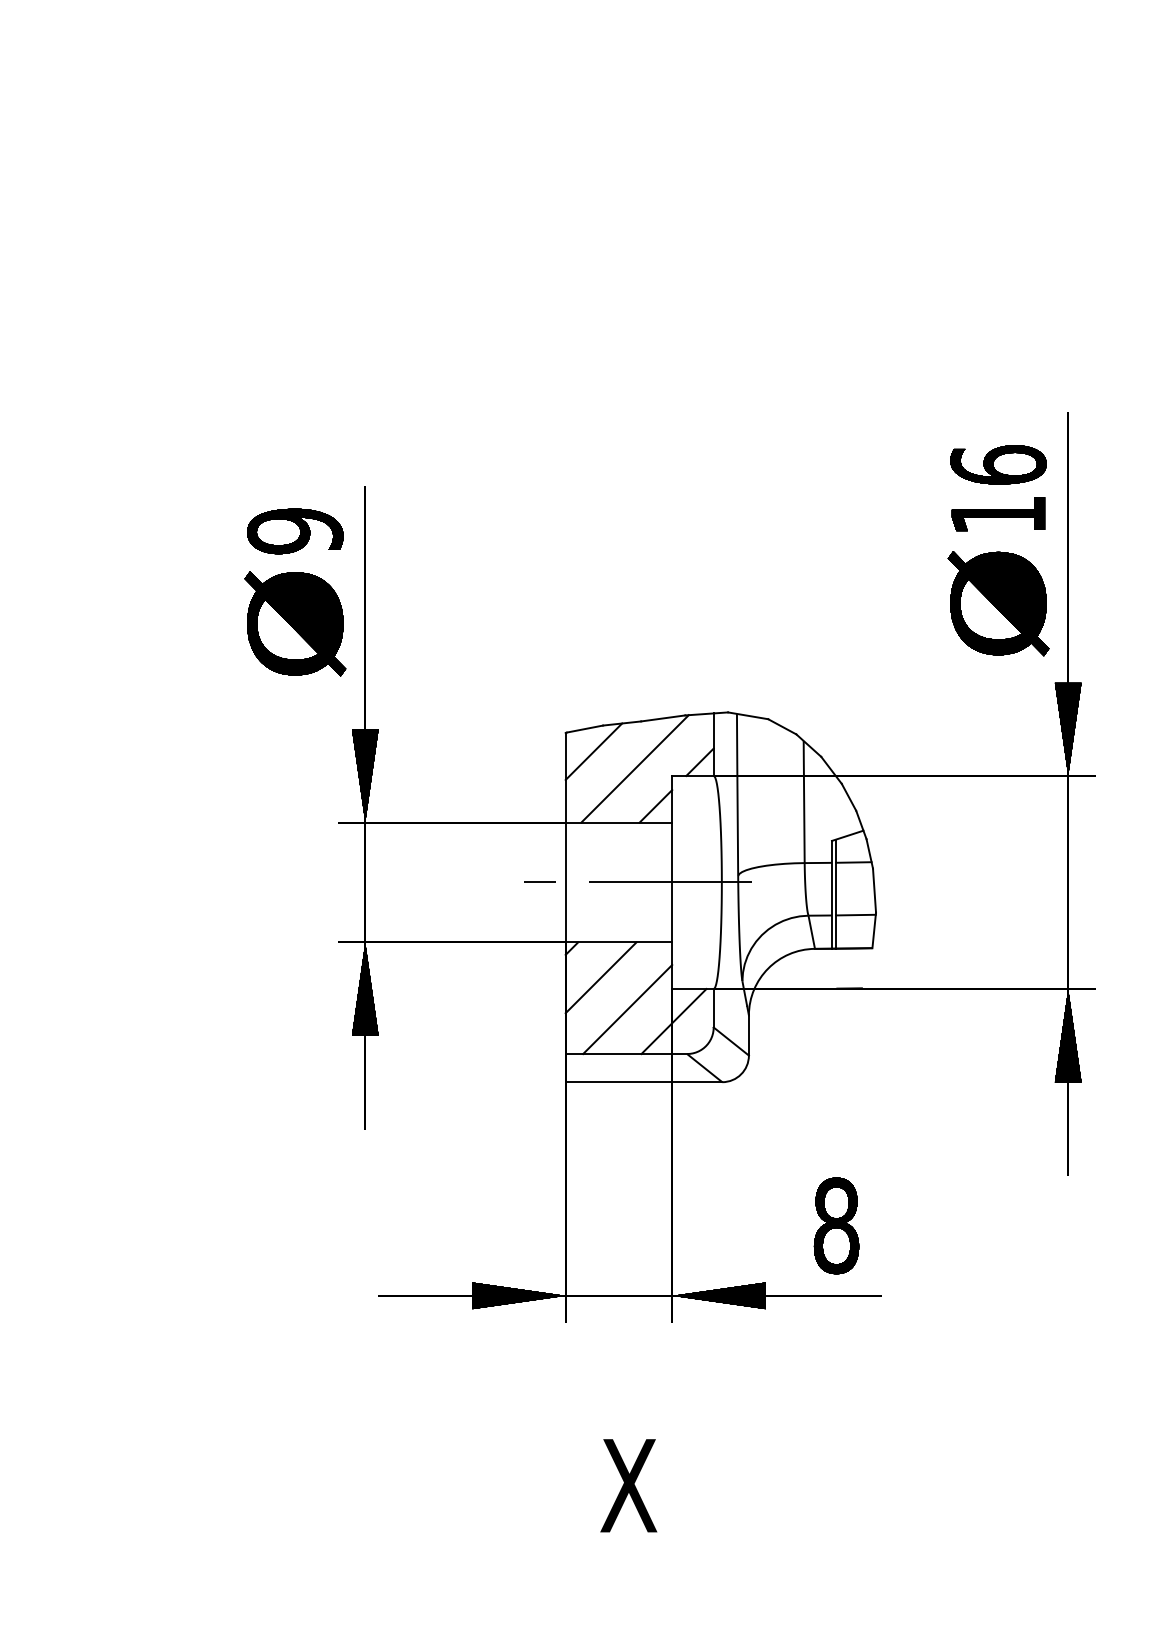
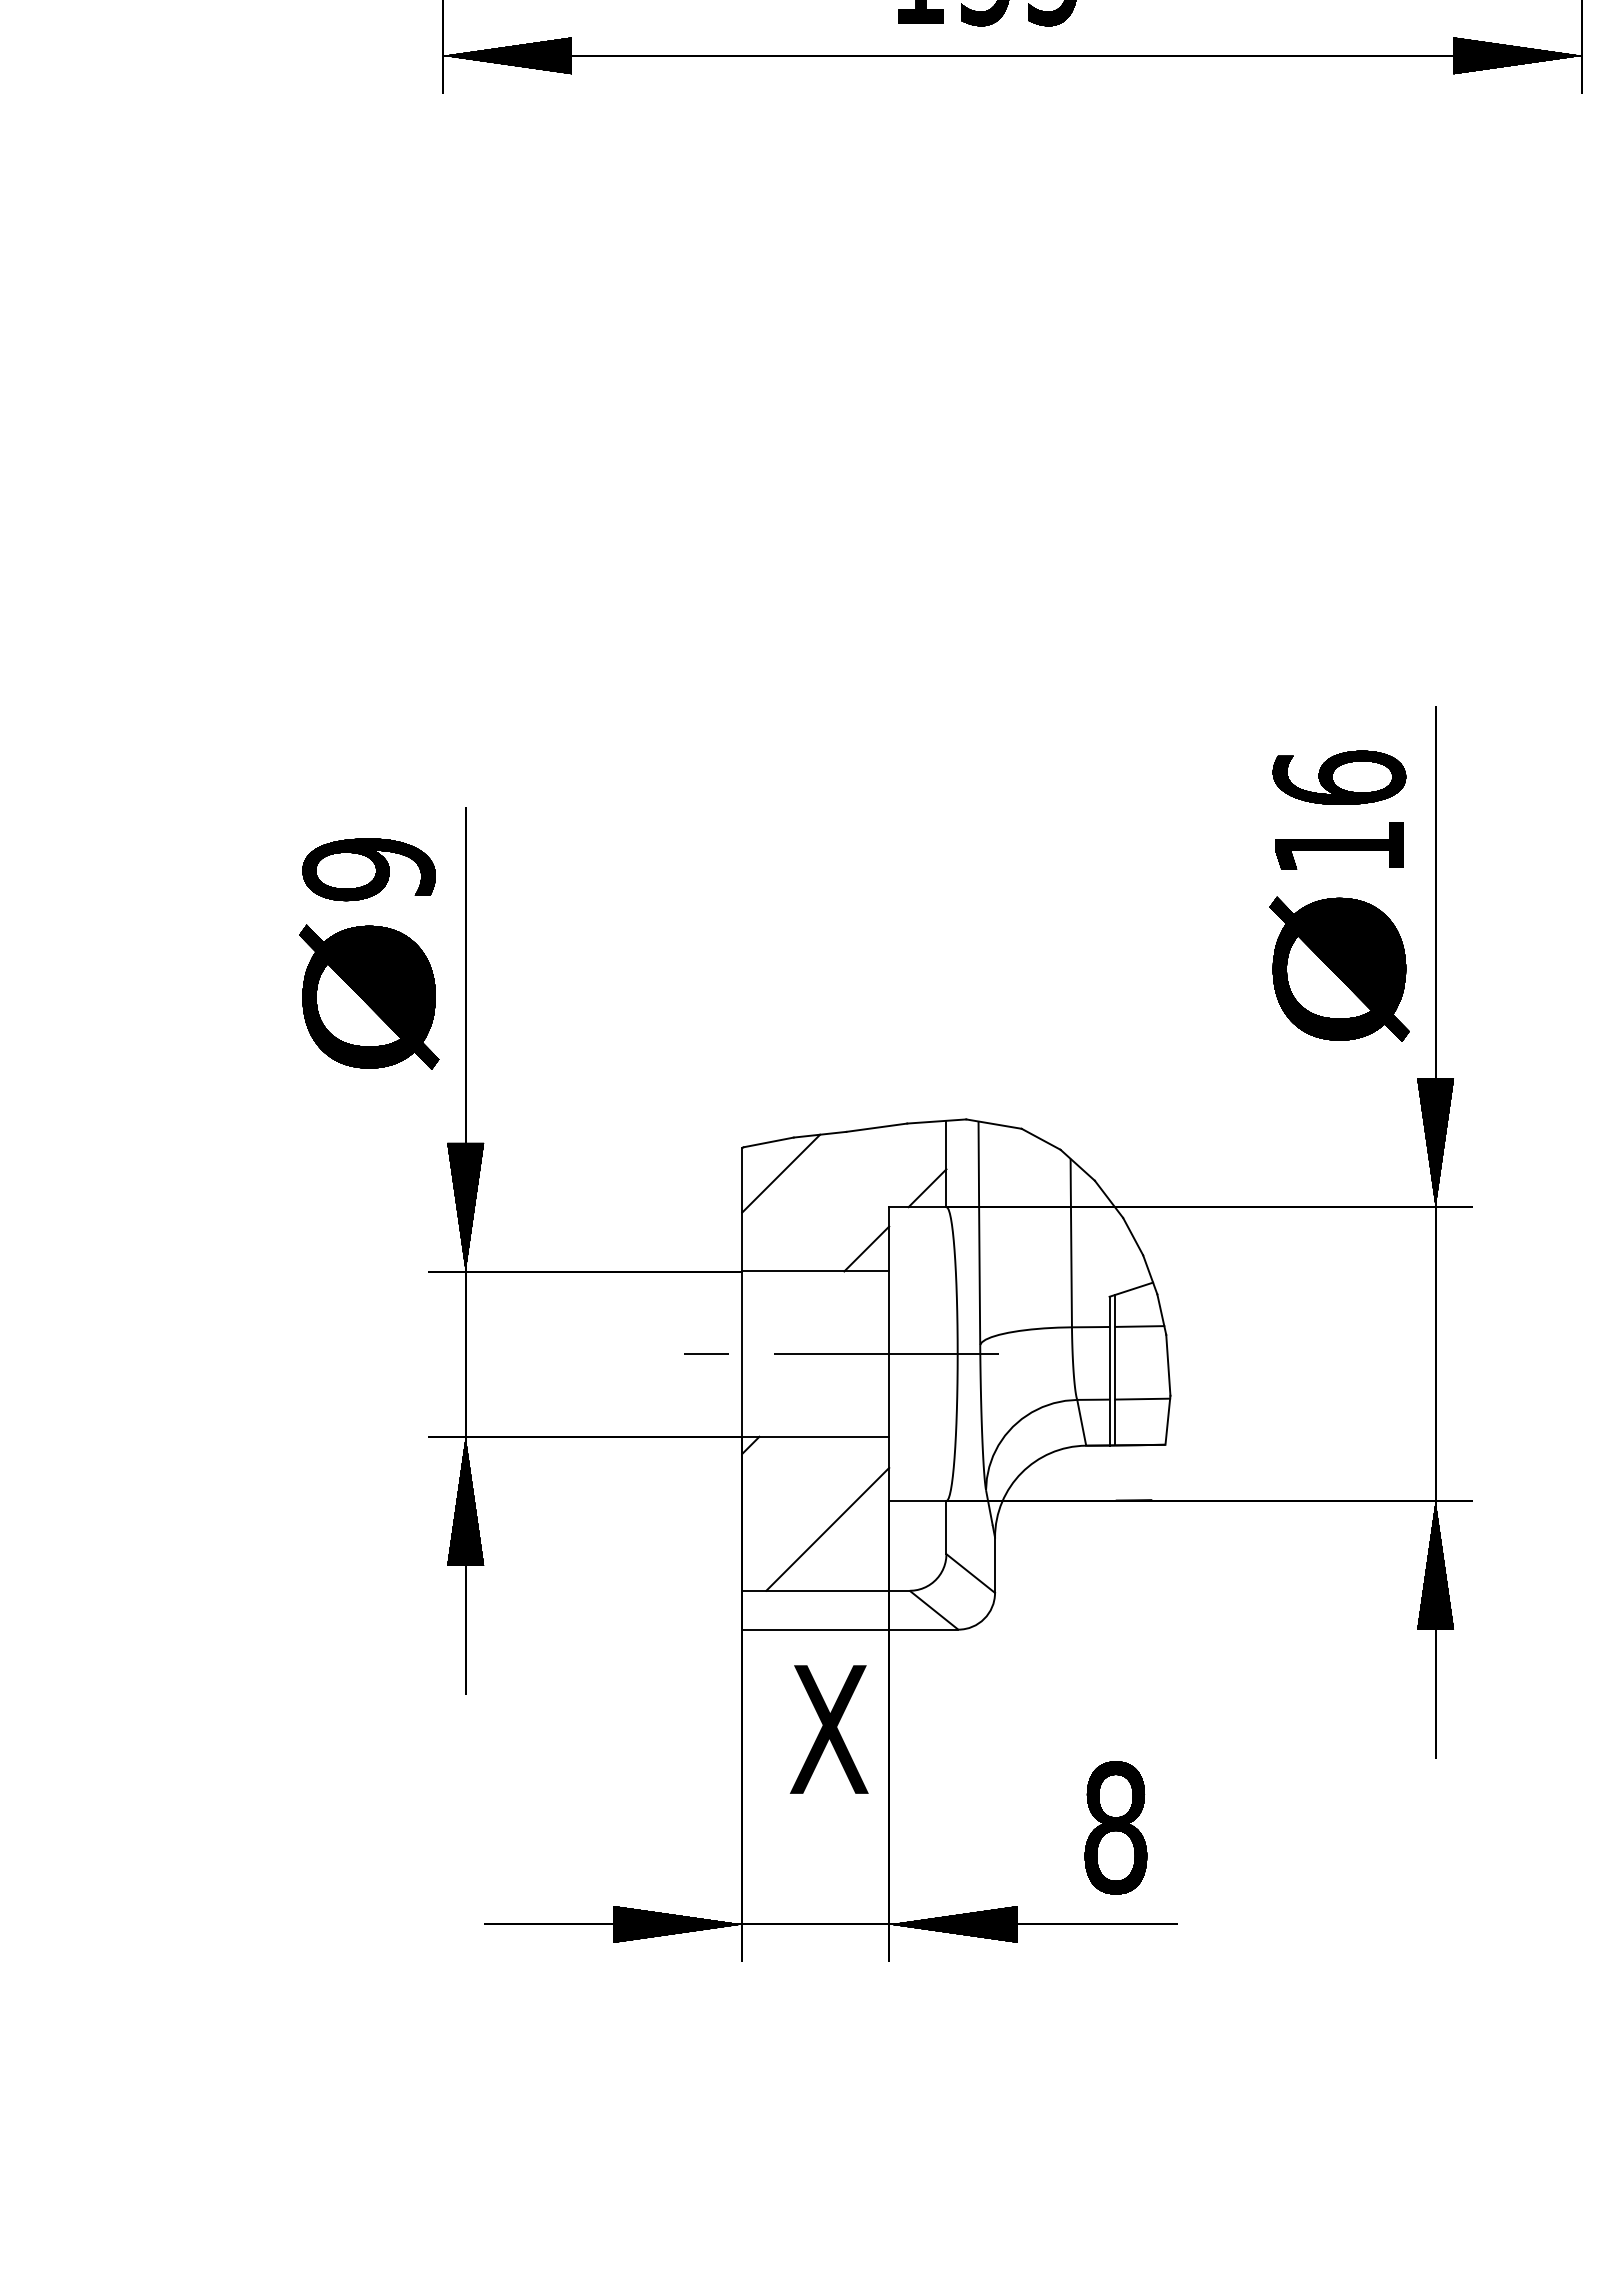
line: (634, 769) -> (837, 1197), removed
line: (600, 977) -> (790, 1485), removed
line: (673, 1021) -> (891, 1545), removed
text: (628, 1485) -> (829, 1729), moved

